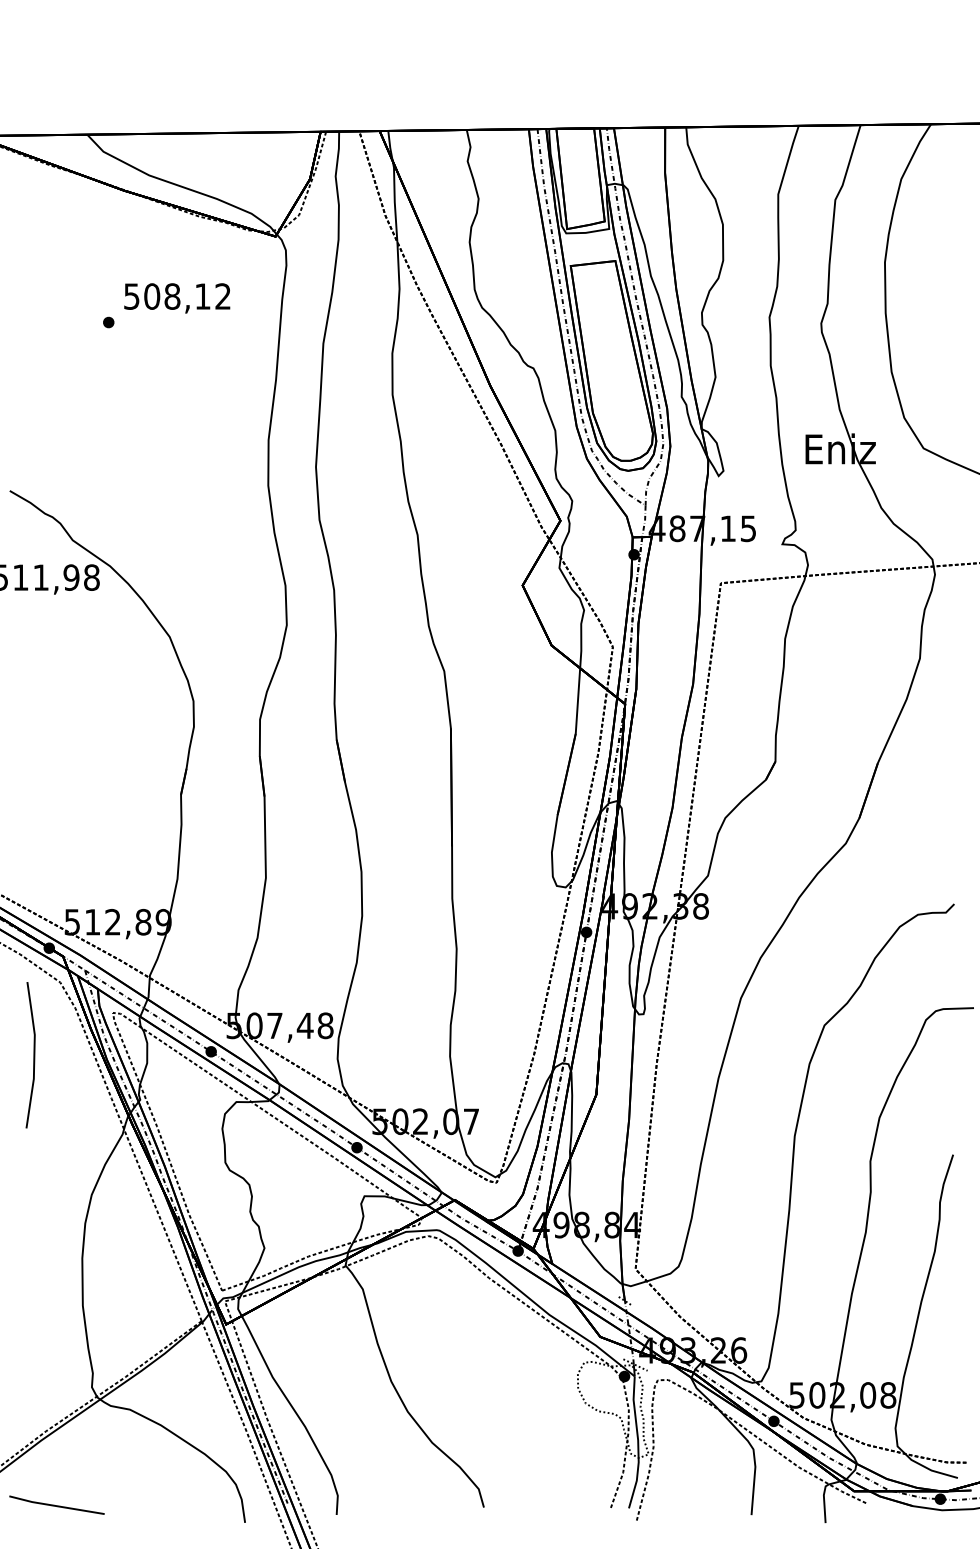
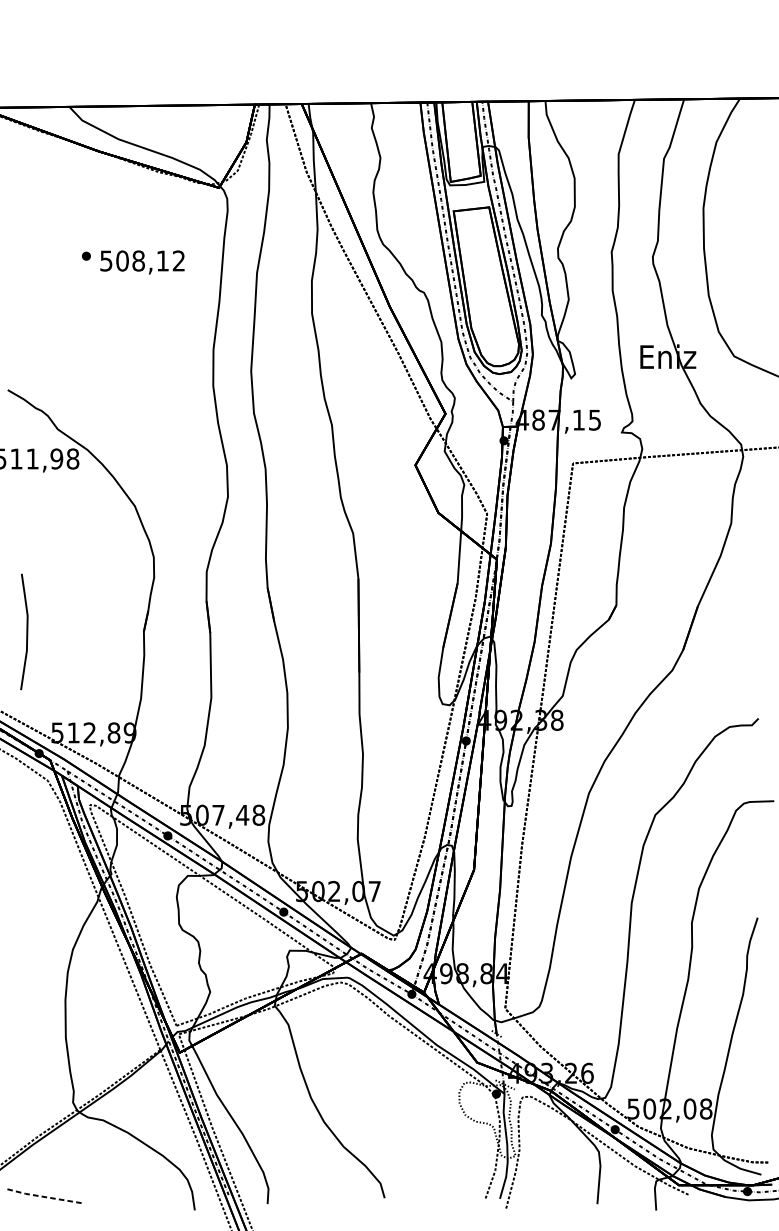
text: (177, 298) -> (142, 262), moved
line: (33, 1055) -> (26, 632), moved
line: (56, 1506) -> (44, 1197), solid -> dashed

